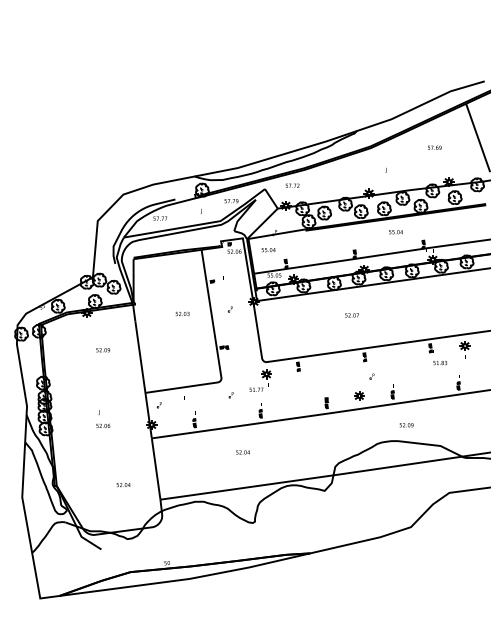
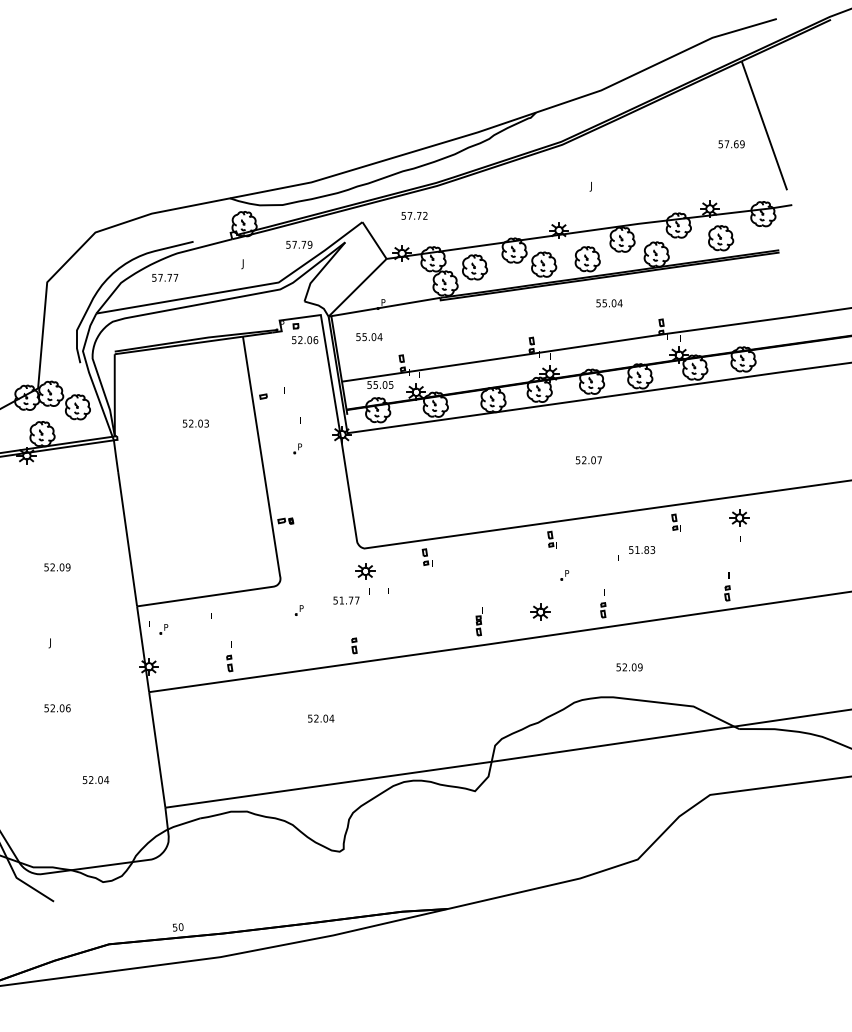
text: (434, 147) -> (731, 143), moved
text: (182, 313) -> (195, 422), moved
text: (351, 315) -> (587, 460), moved
text: (103, 350) -> (58, 567), moved
text: (440, 363) -> (642, 550), moved
text: (103, 425) -> (58, 707), moved

